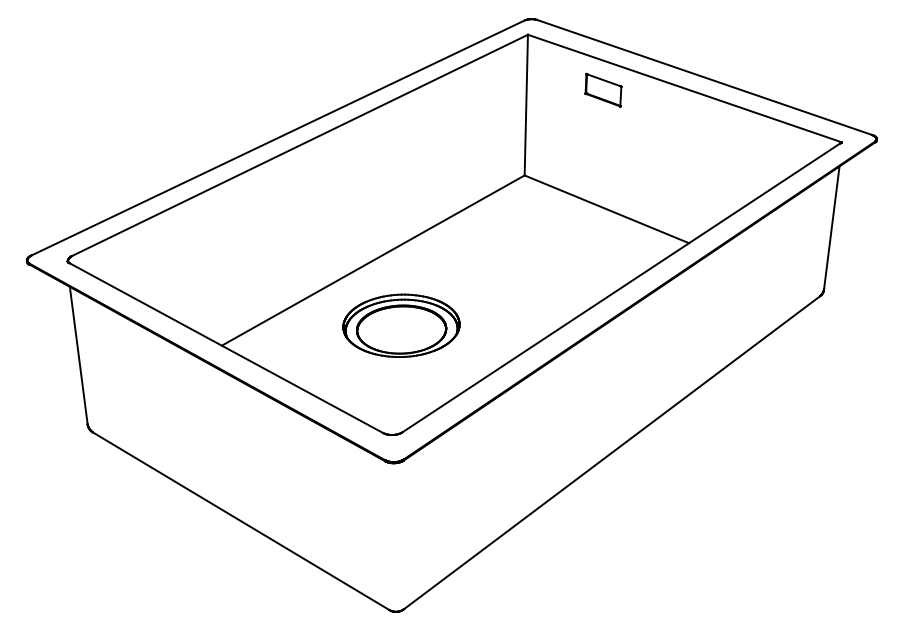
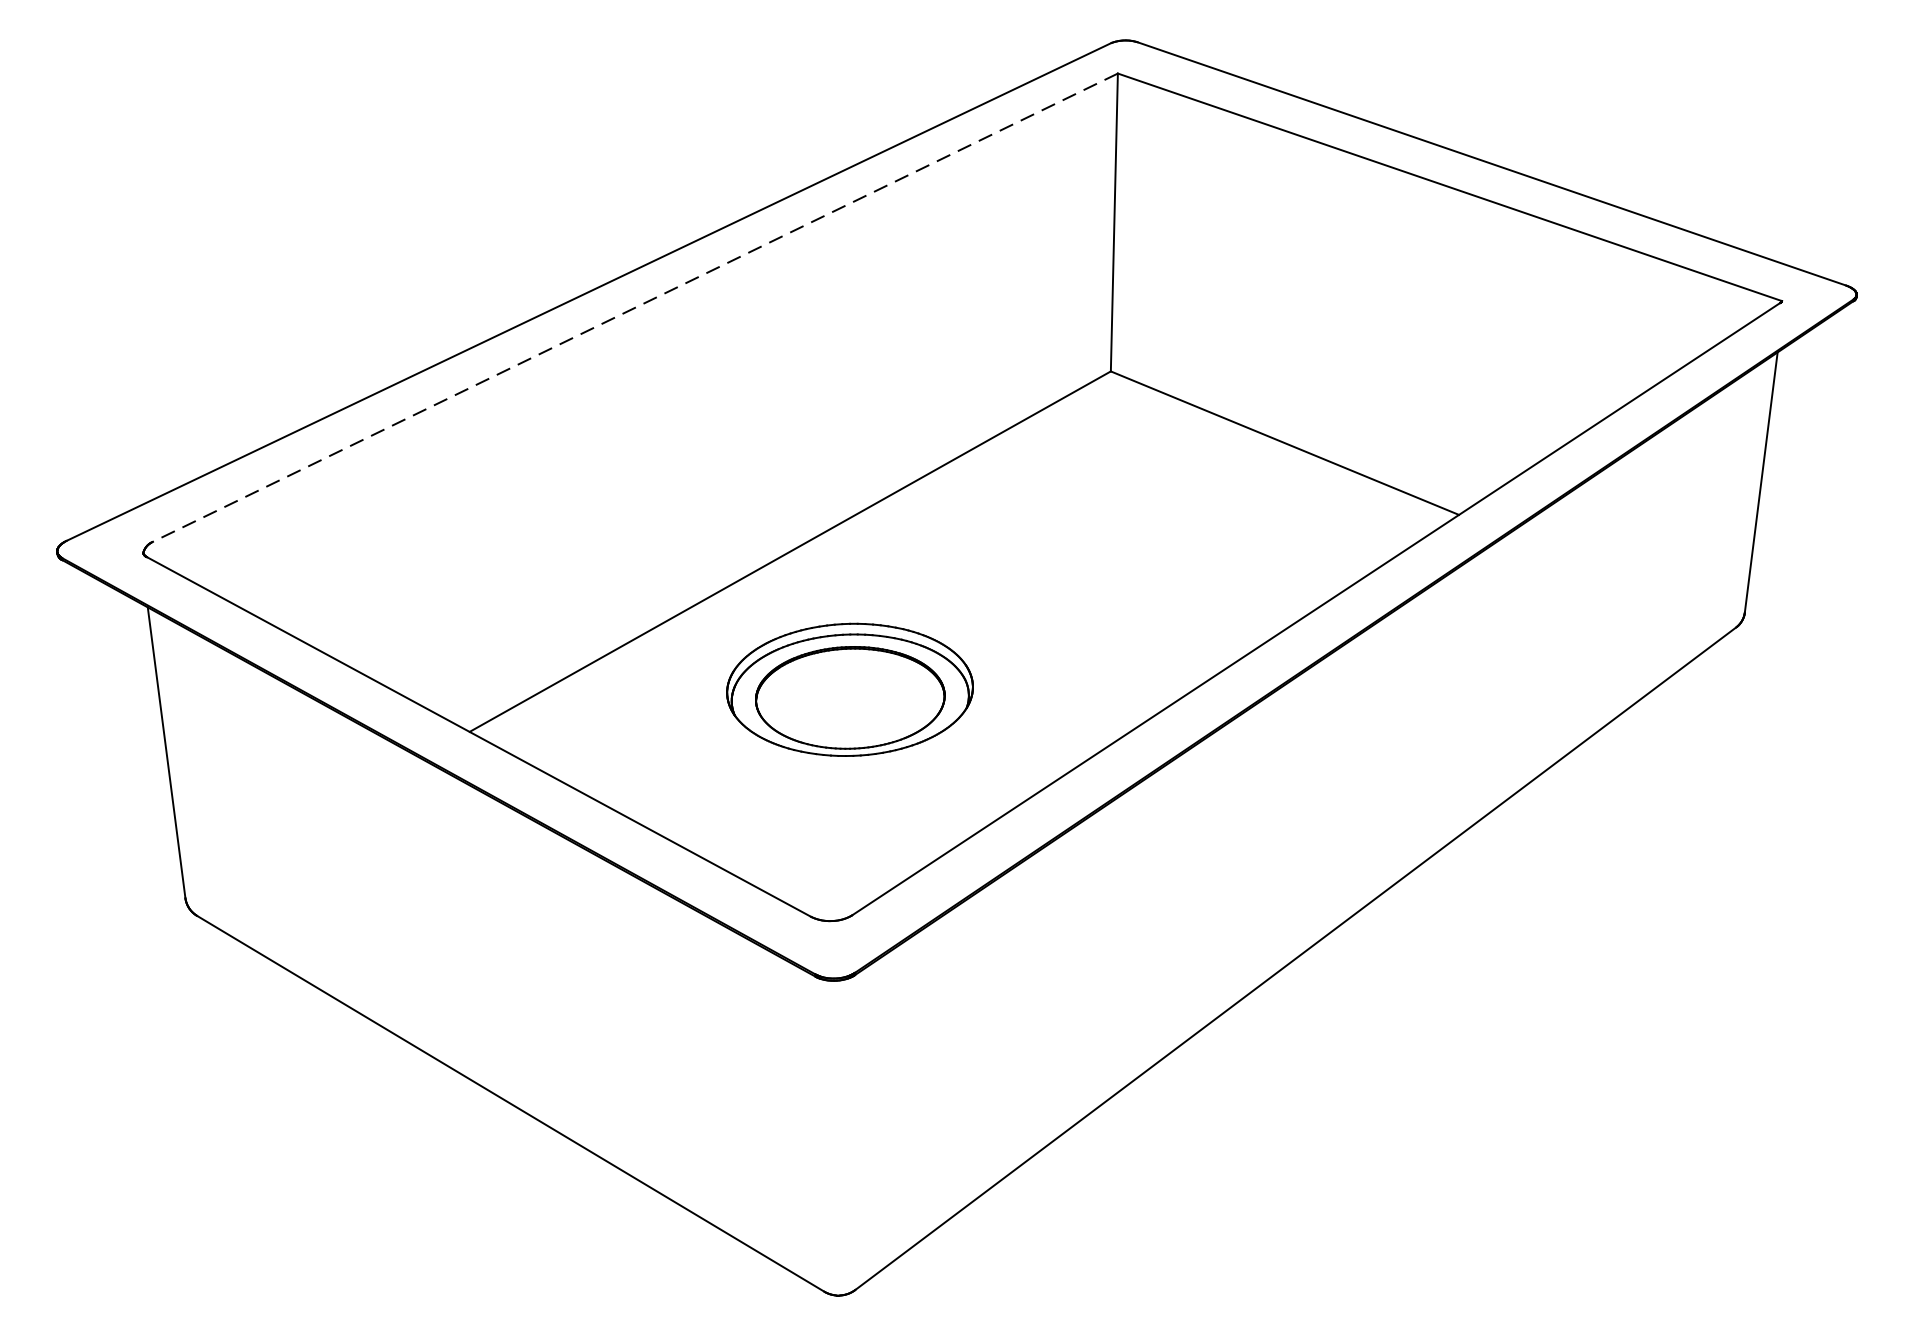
part: (603, 89) -> (1277, 189), removed
line: (299, 145) -> (634, 308), solid -> dashed

